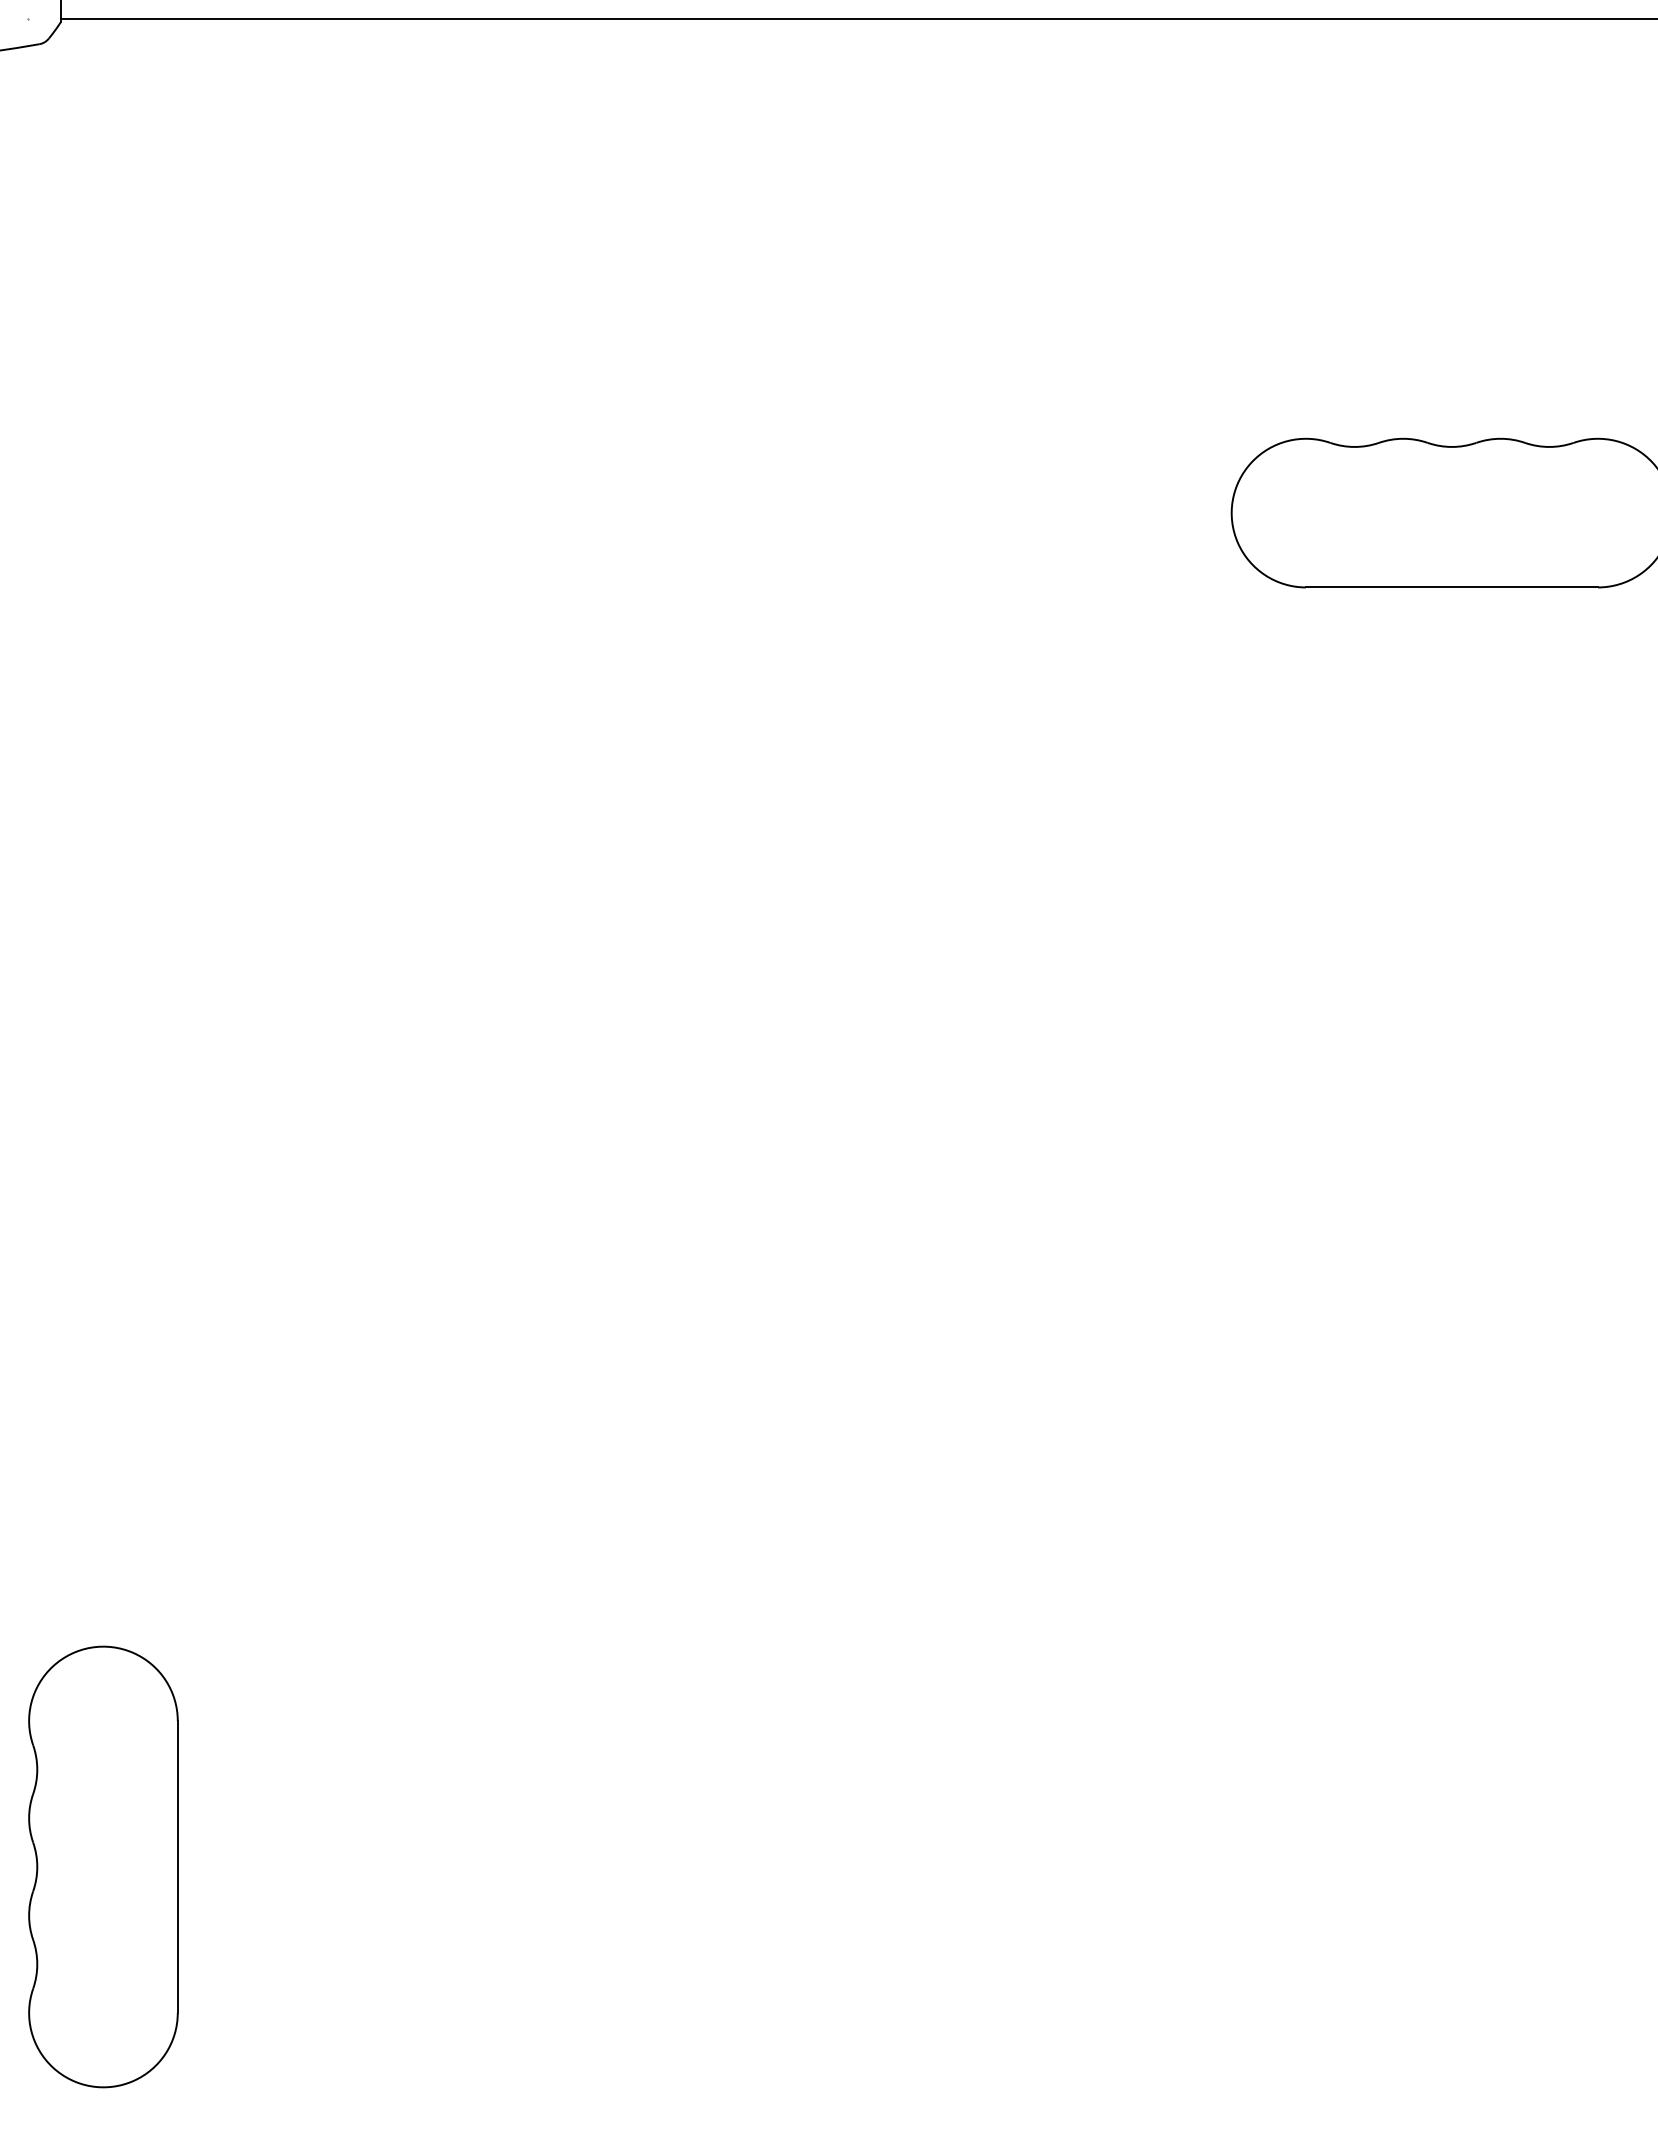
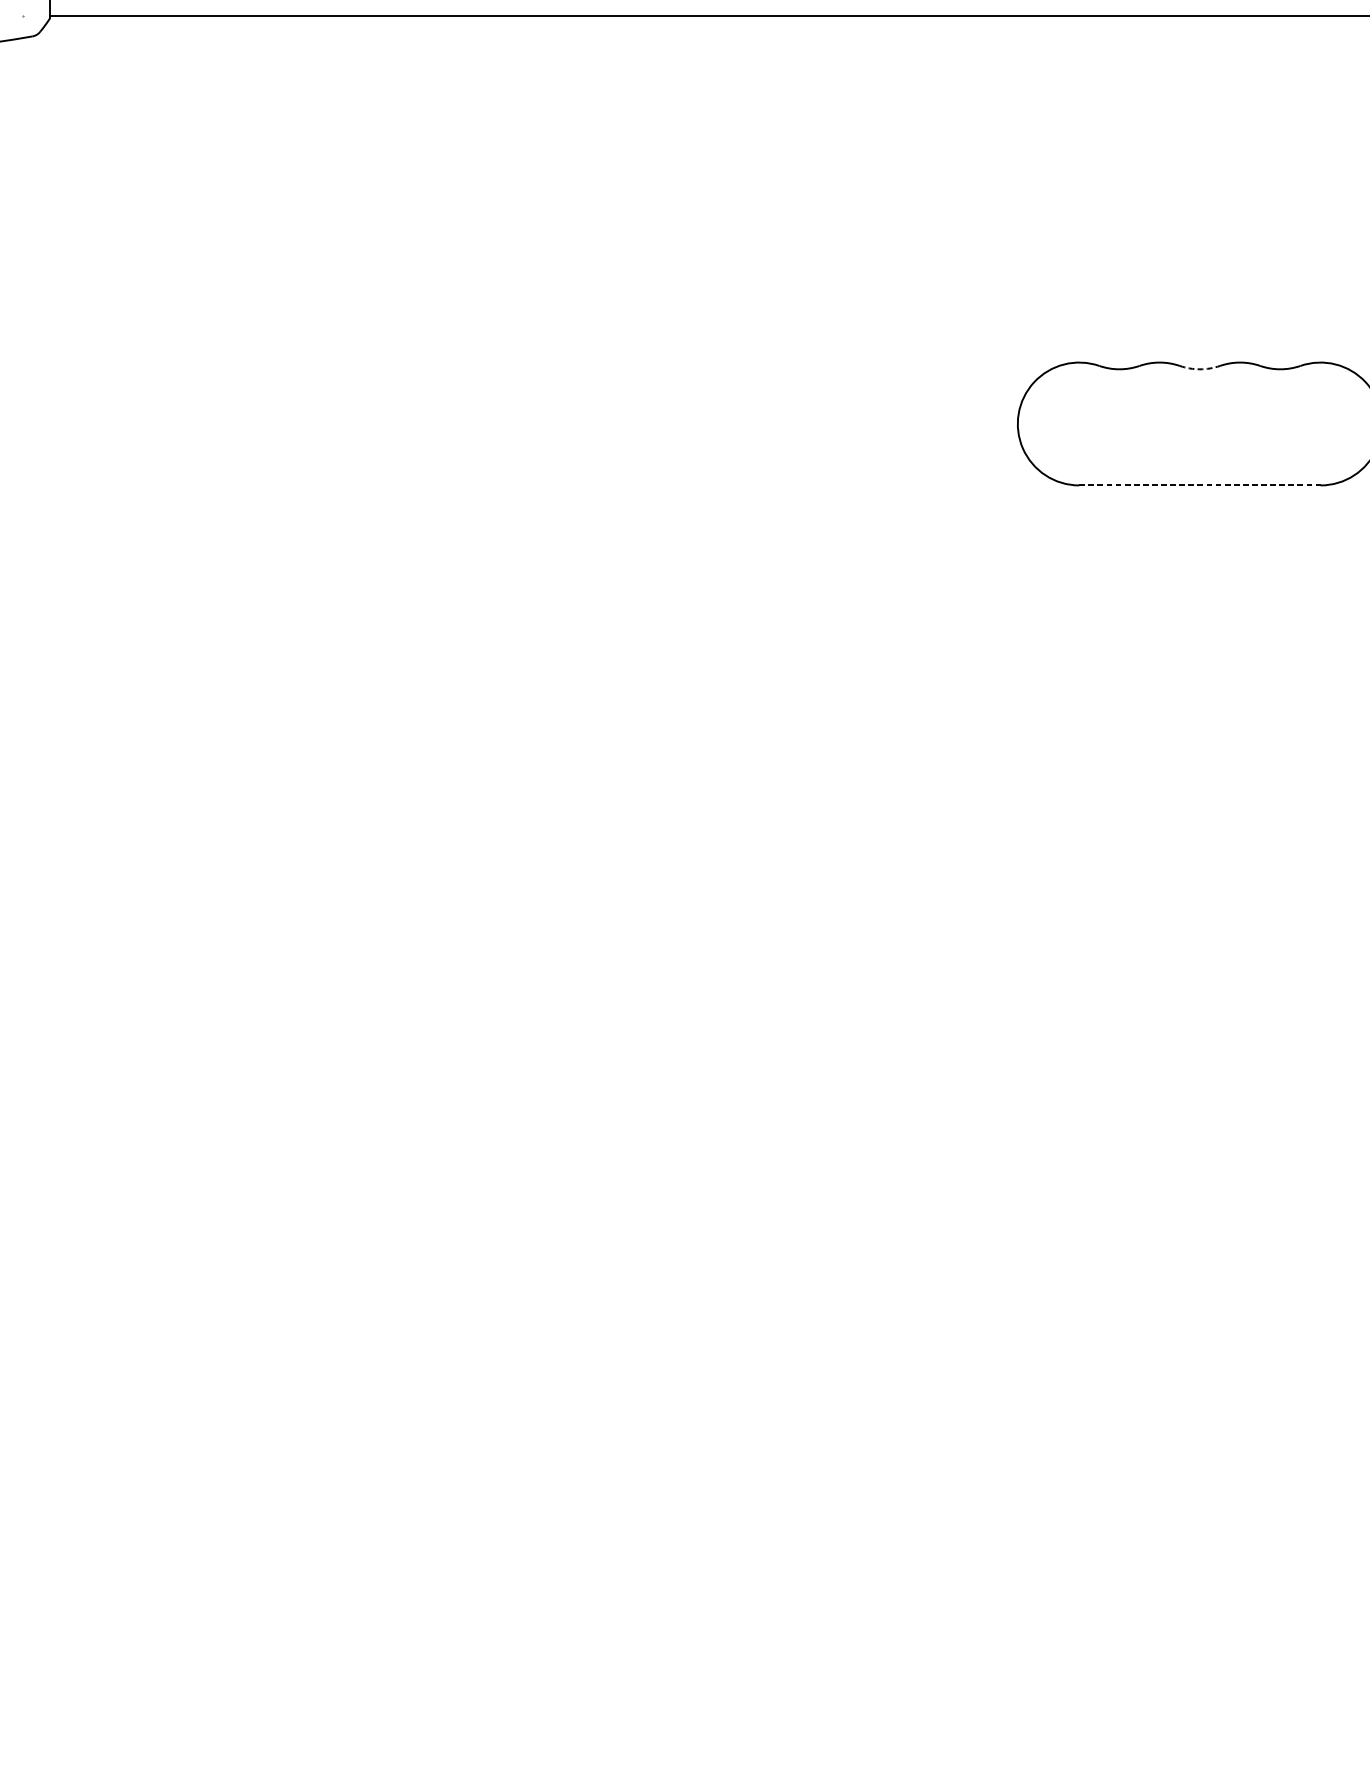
arc: (1452, 446) -> (1200, 368), solid -> dashed
line: (1452, 587) -> (1200, 485), solid -> dashed
part: (103, 1866) -> (85, 1542), removed

